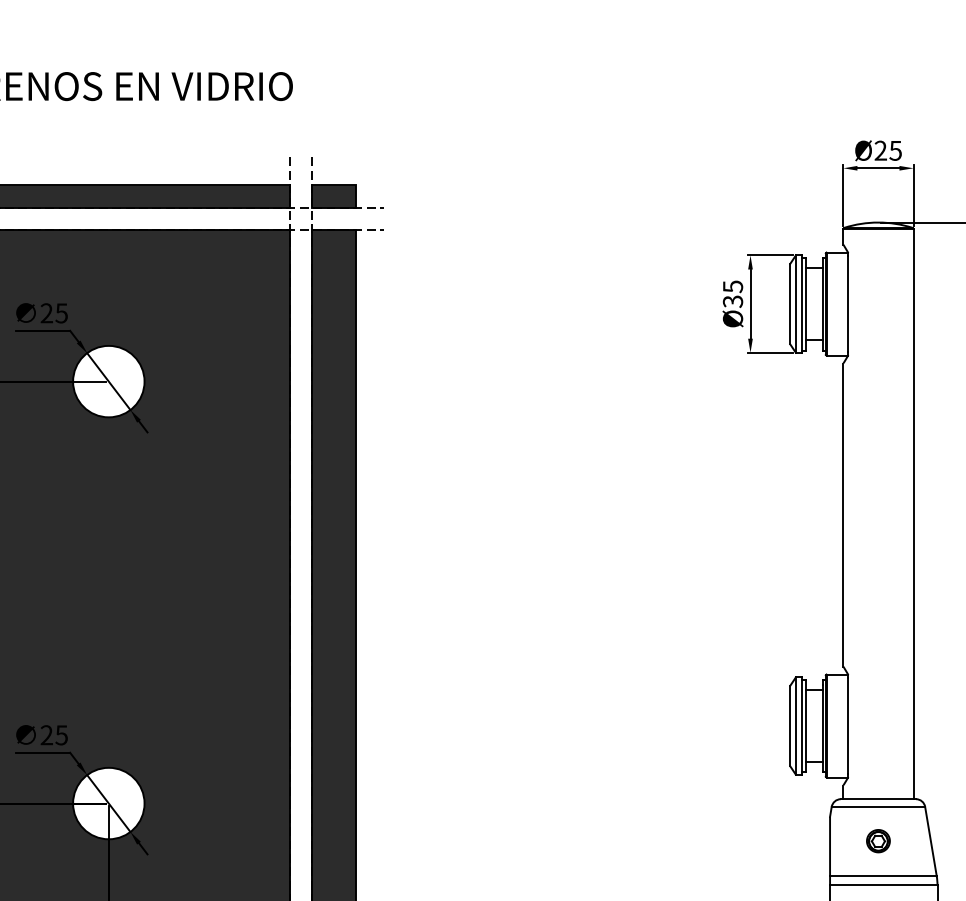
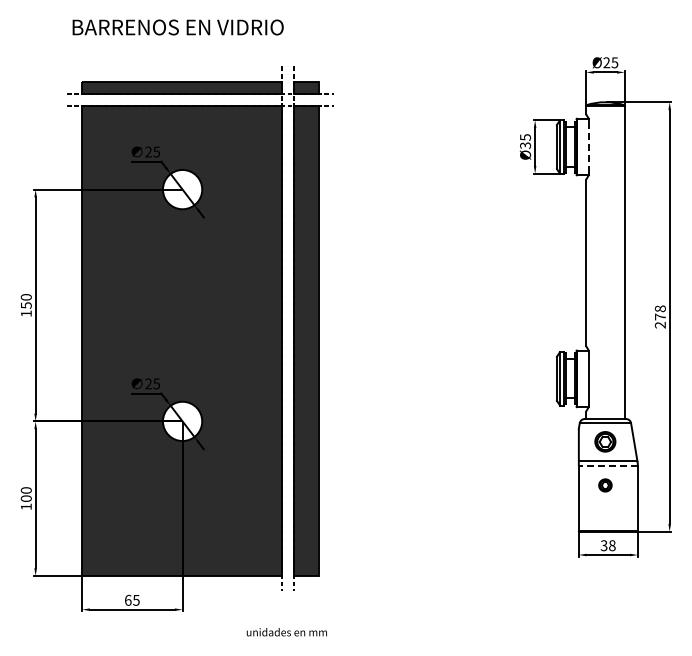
line: (847, 303) -> (588, 146), solid -> dashed
part: (878, 841) -> (605, 442), size x1.6
line: (884, 885) -> (608, 466), solid -> dashed

